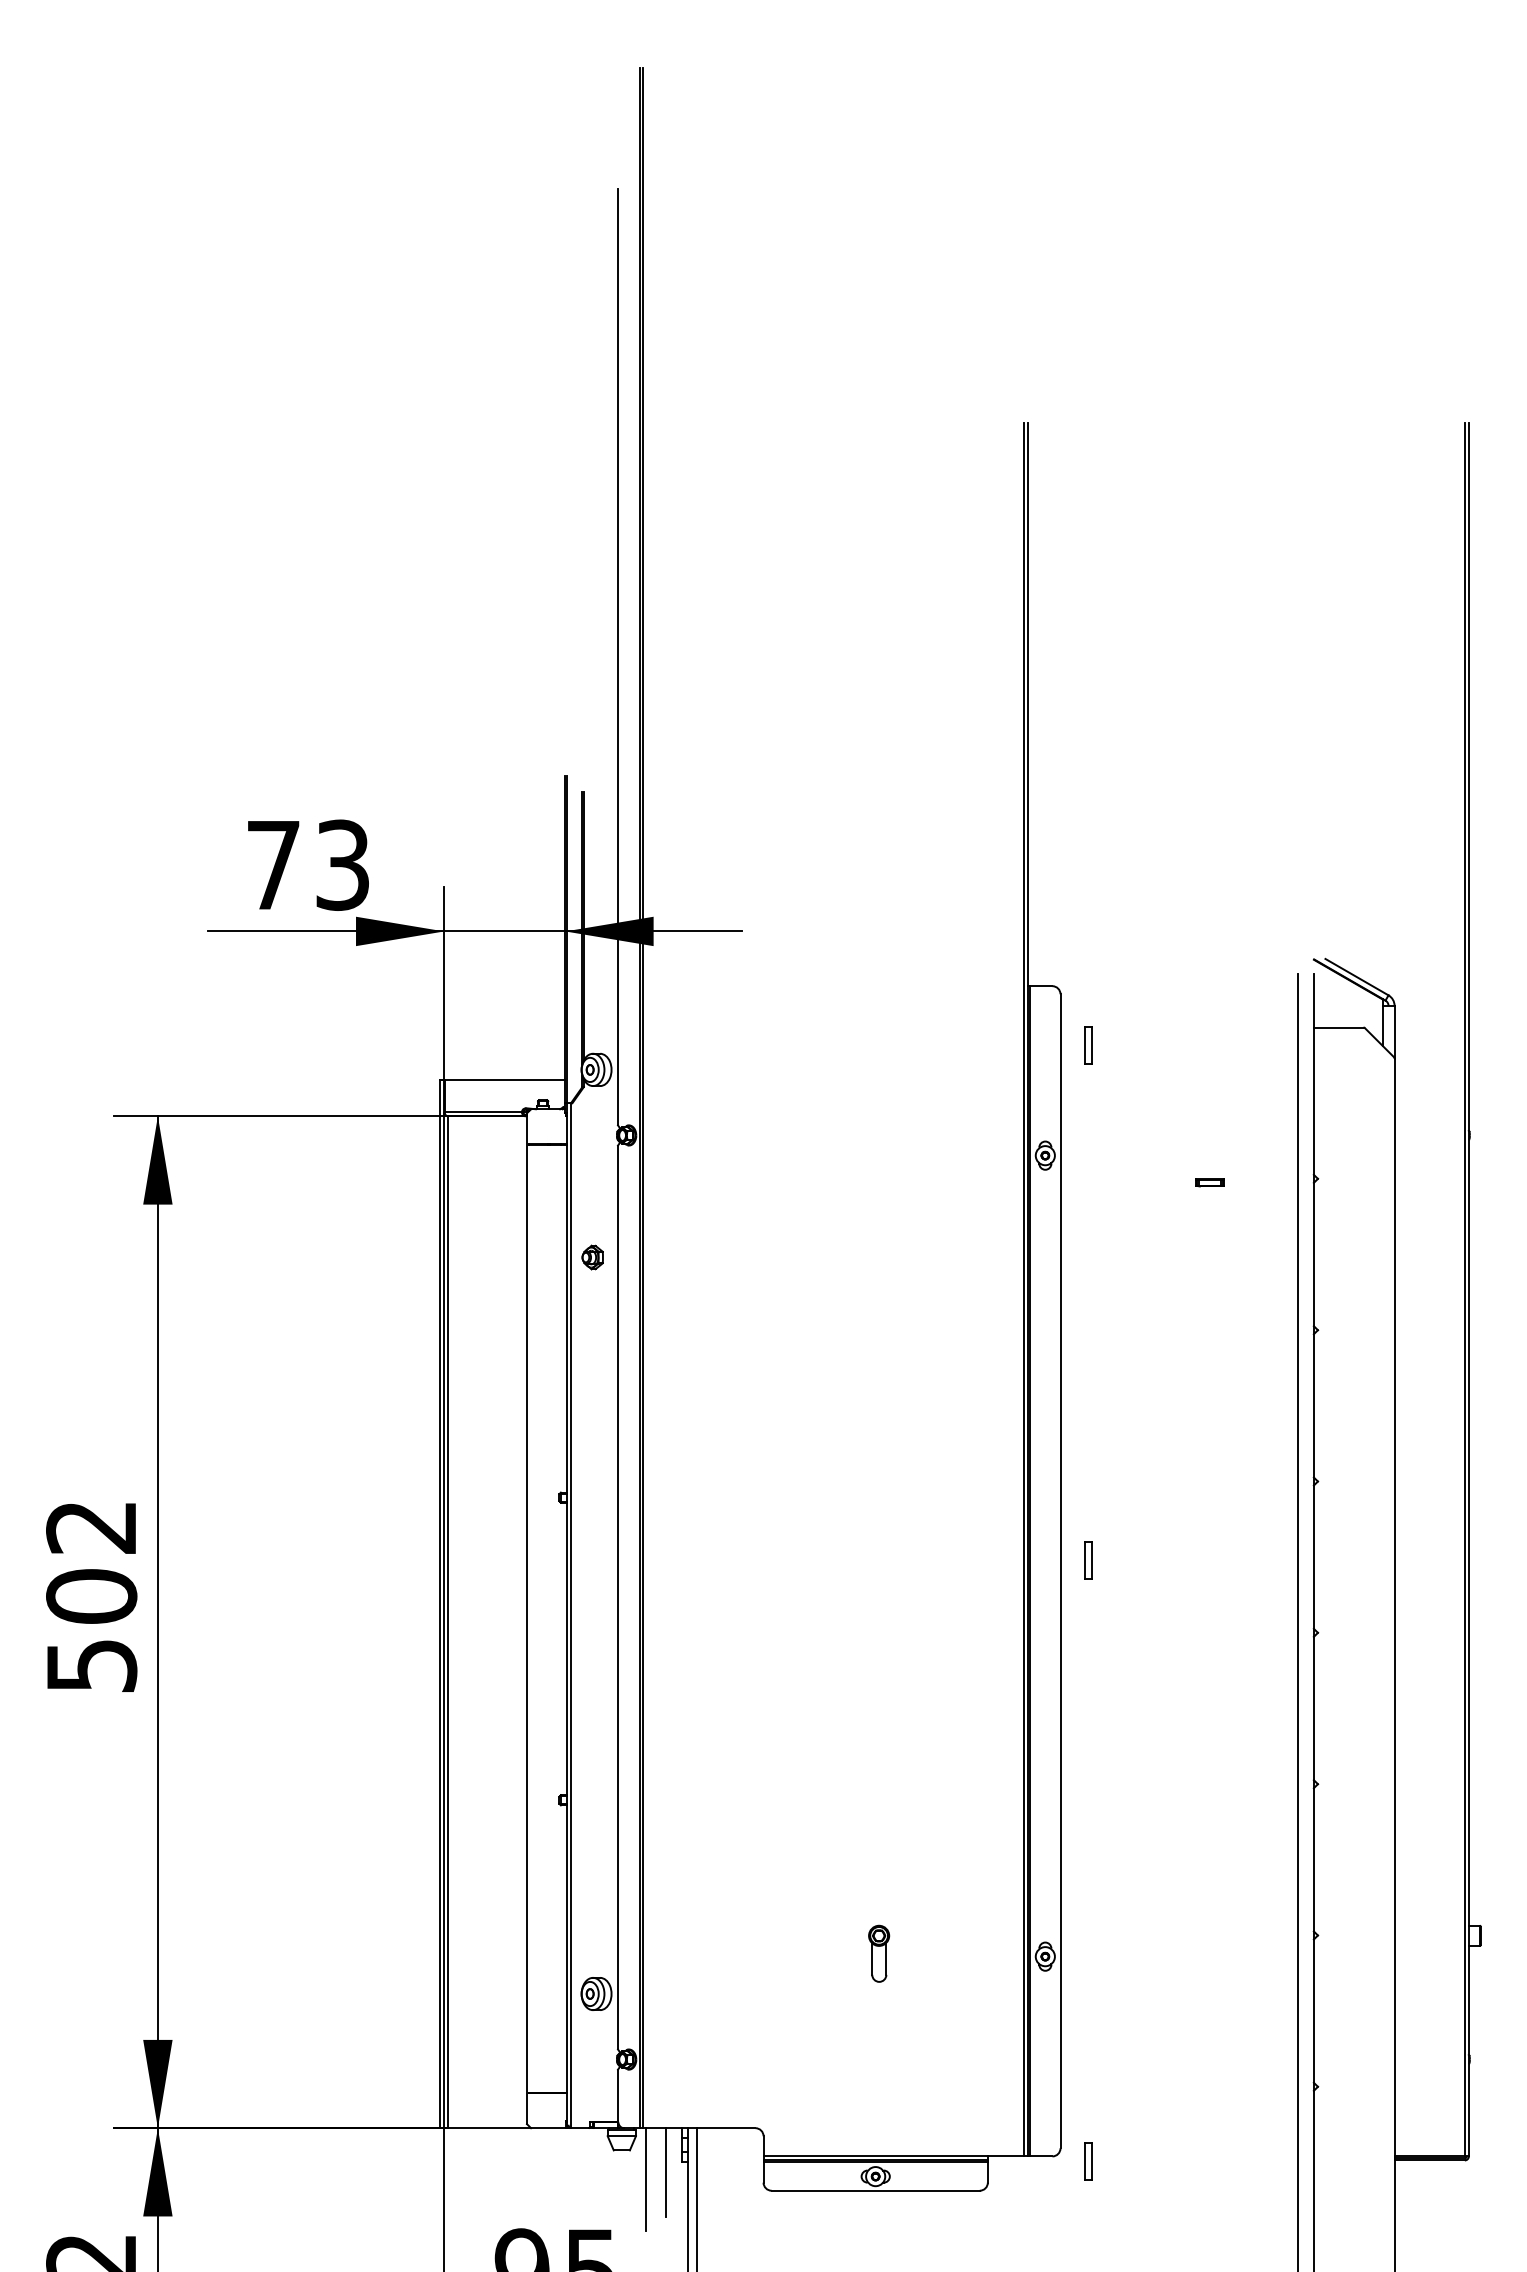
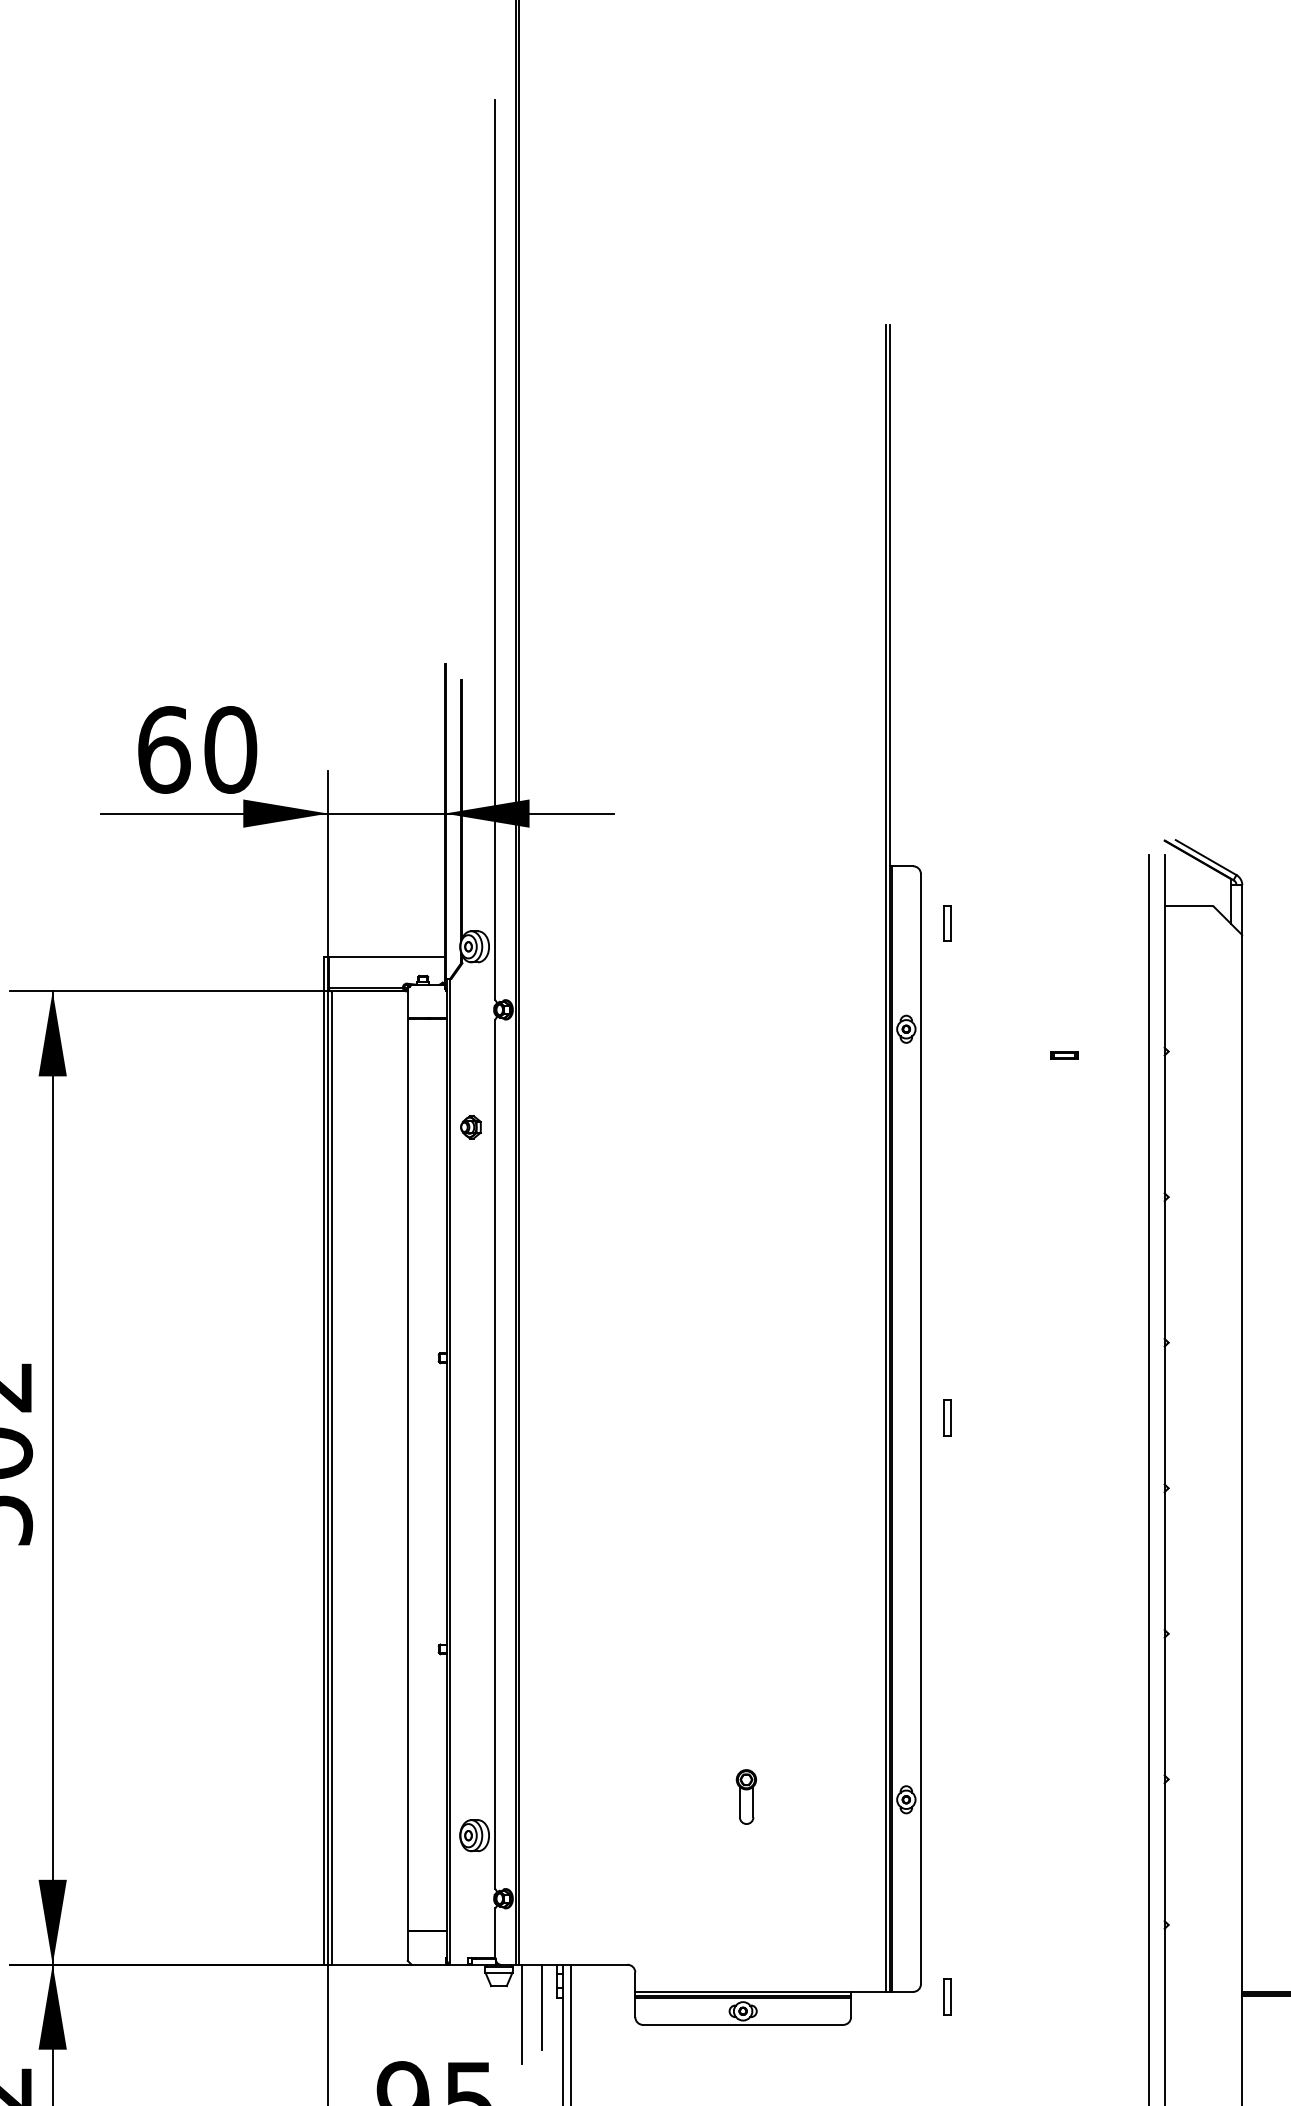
text: (308, 864) -> (197, 749), 73 -> 60

